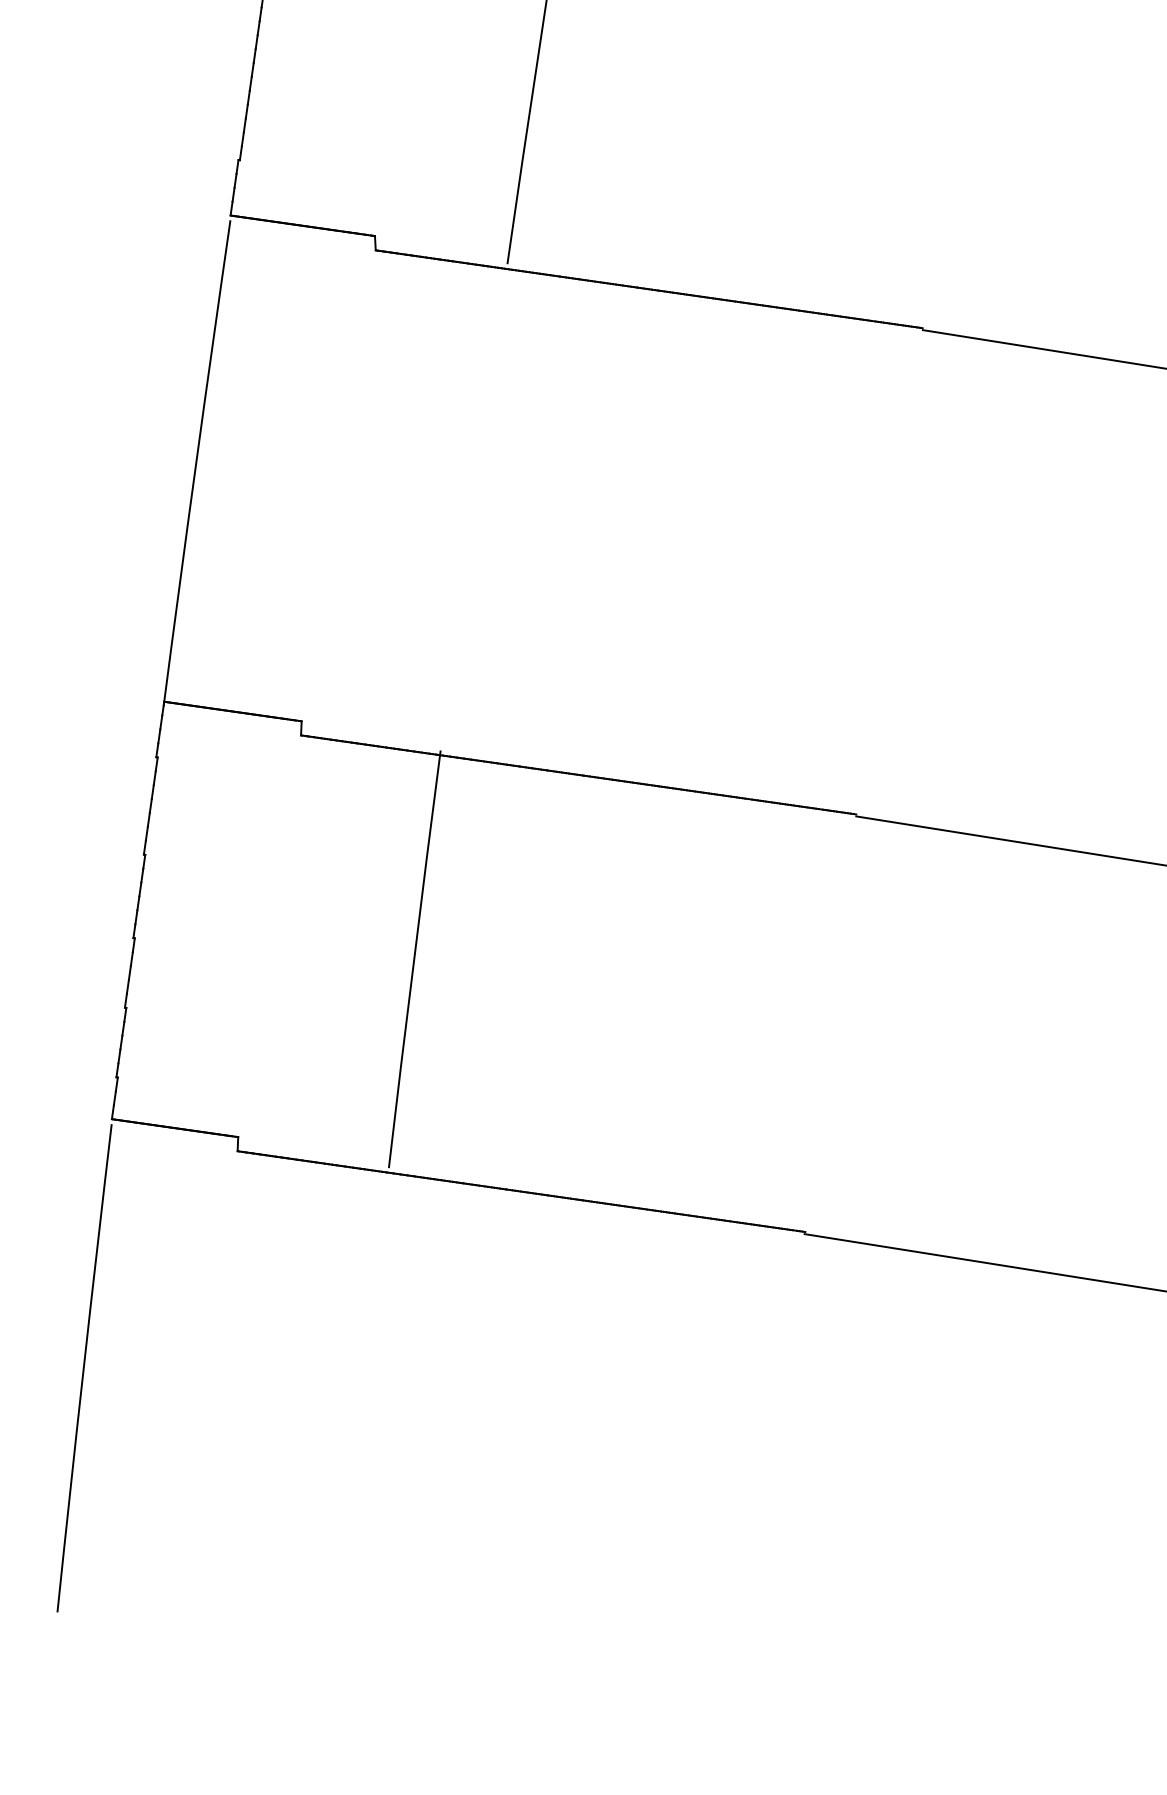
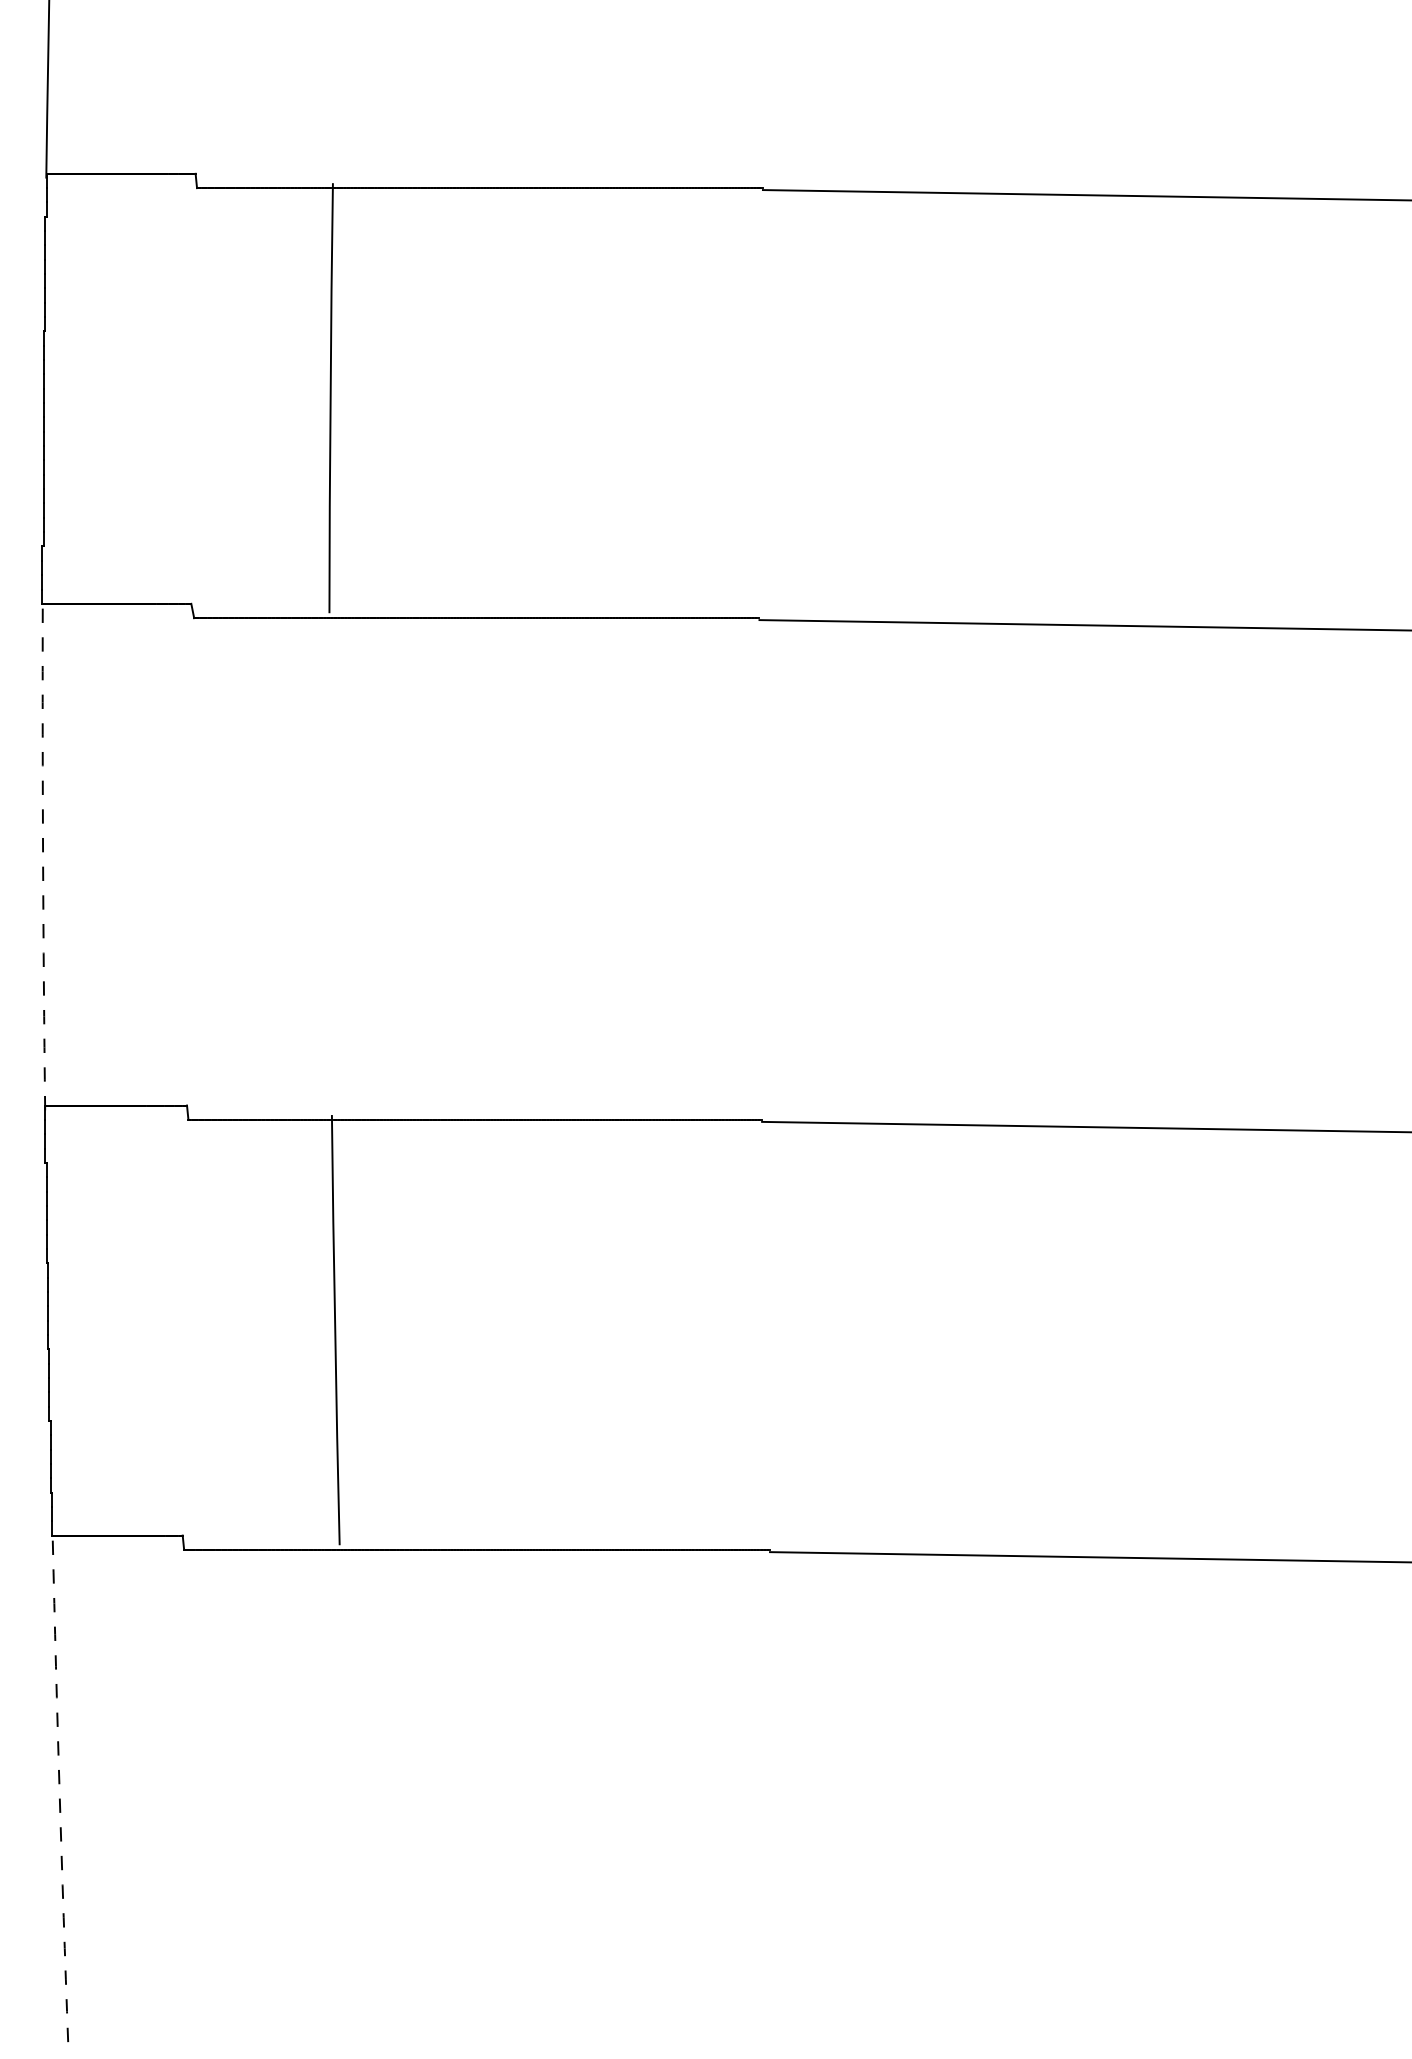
arc: (196, 463) -> (43, 859), solid -> dashed
arc: (83, 1367) -> (59, 1791), solid -> dashed

